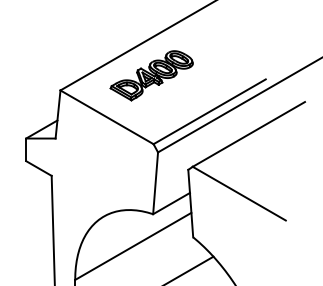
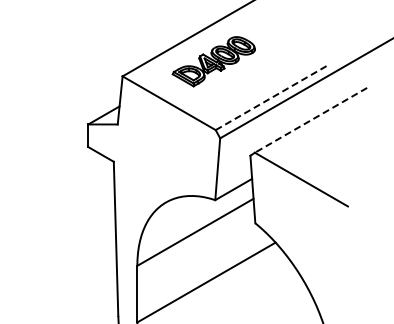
line: (209, 111) -> (271, 97), solid -> dashed
line: (249, 134) -> (311, 120), solid -> dashed

